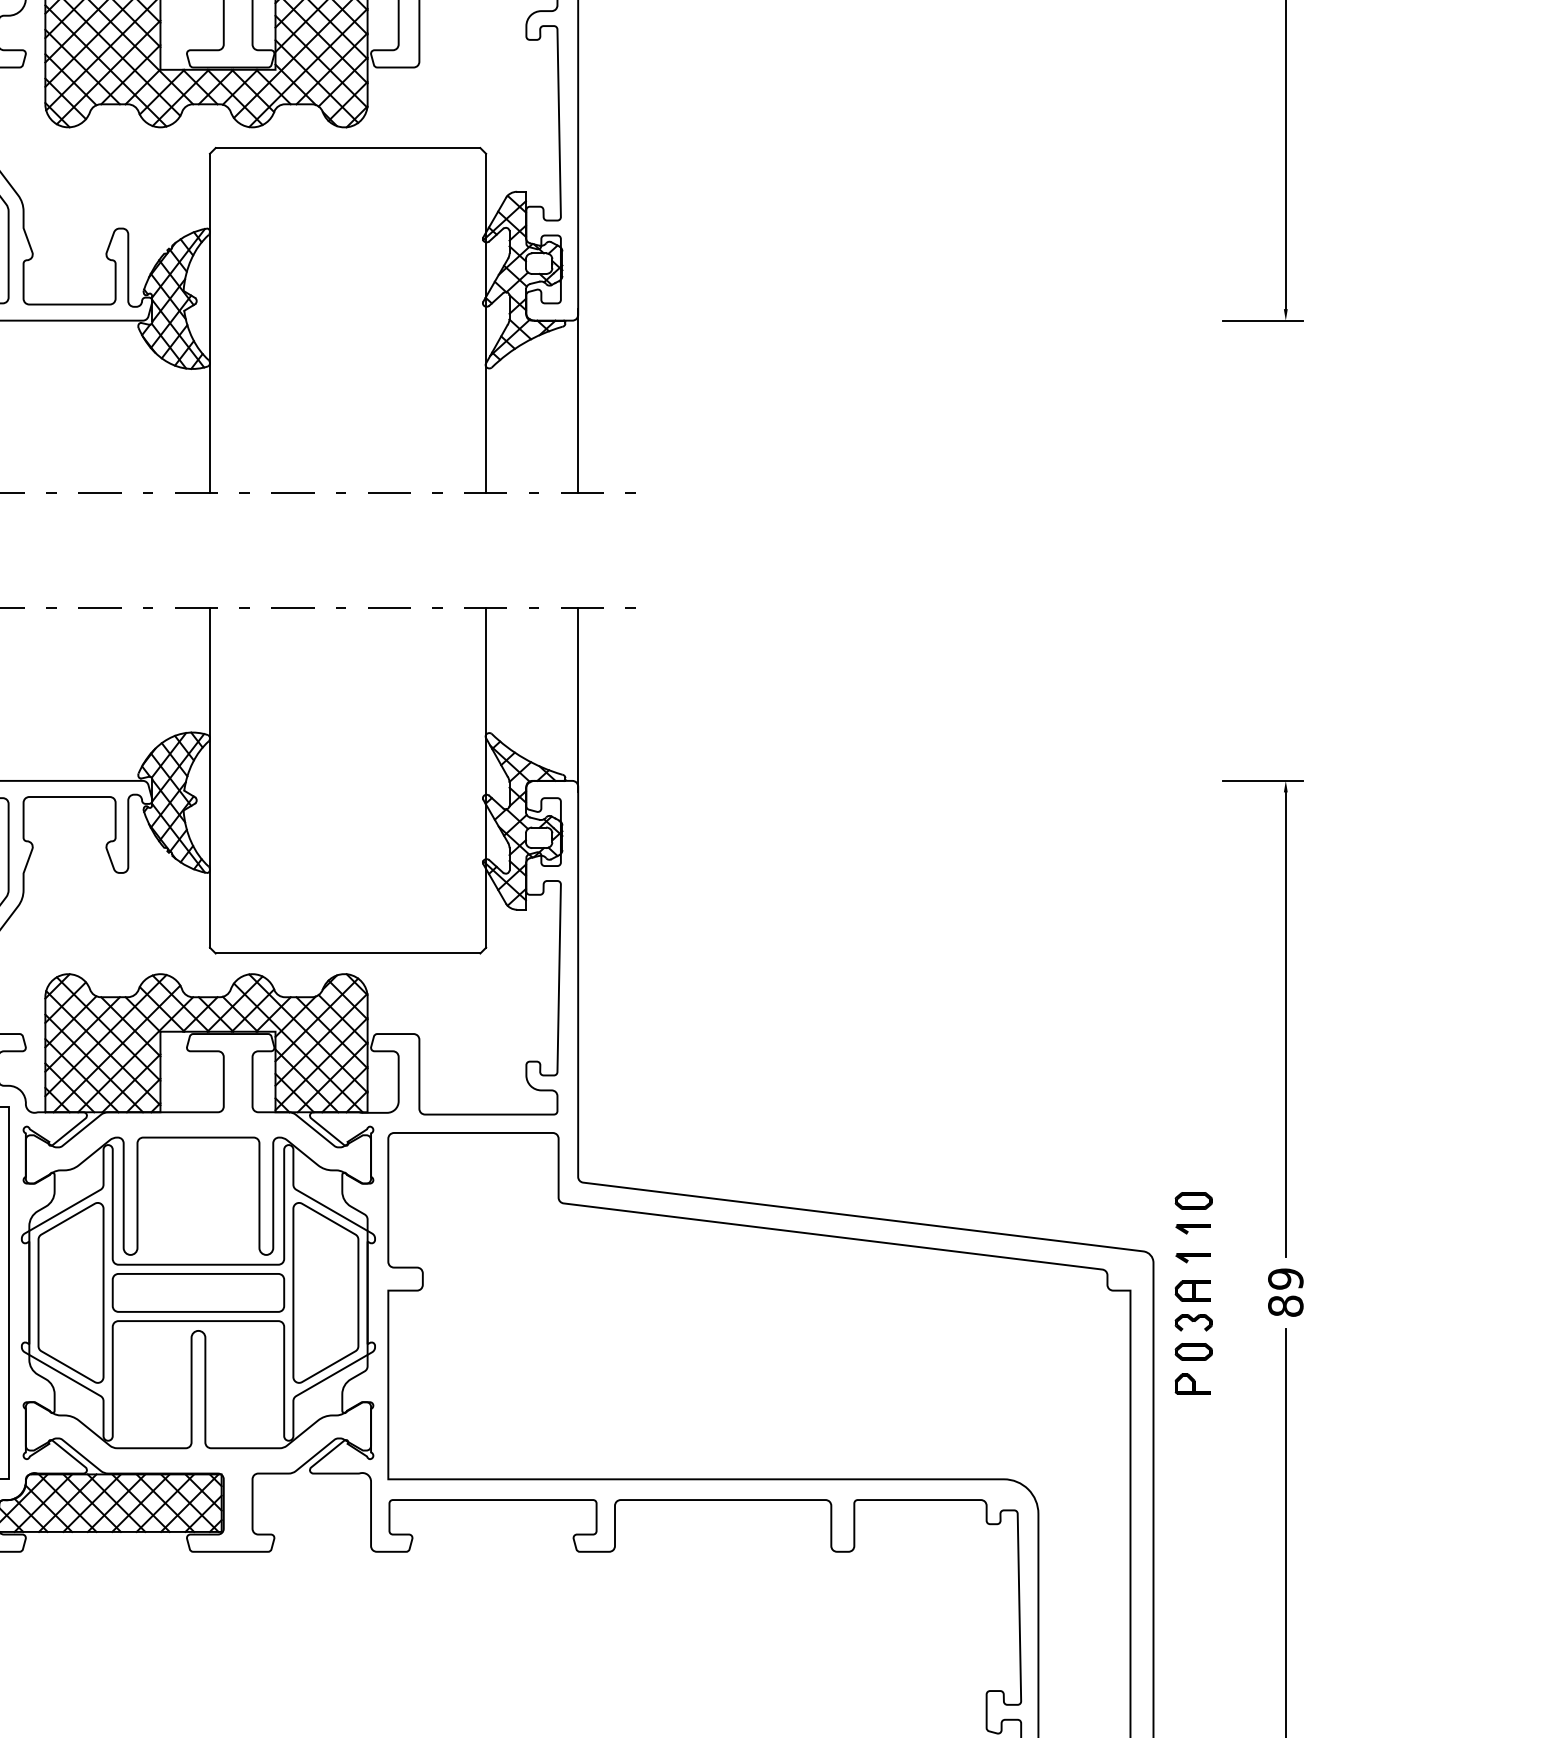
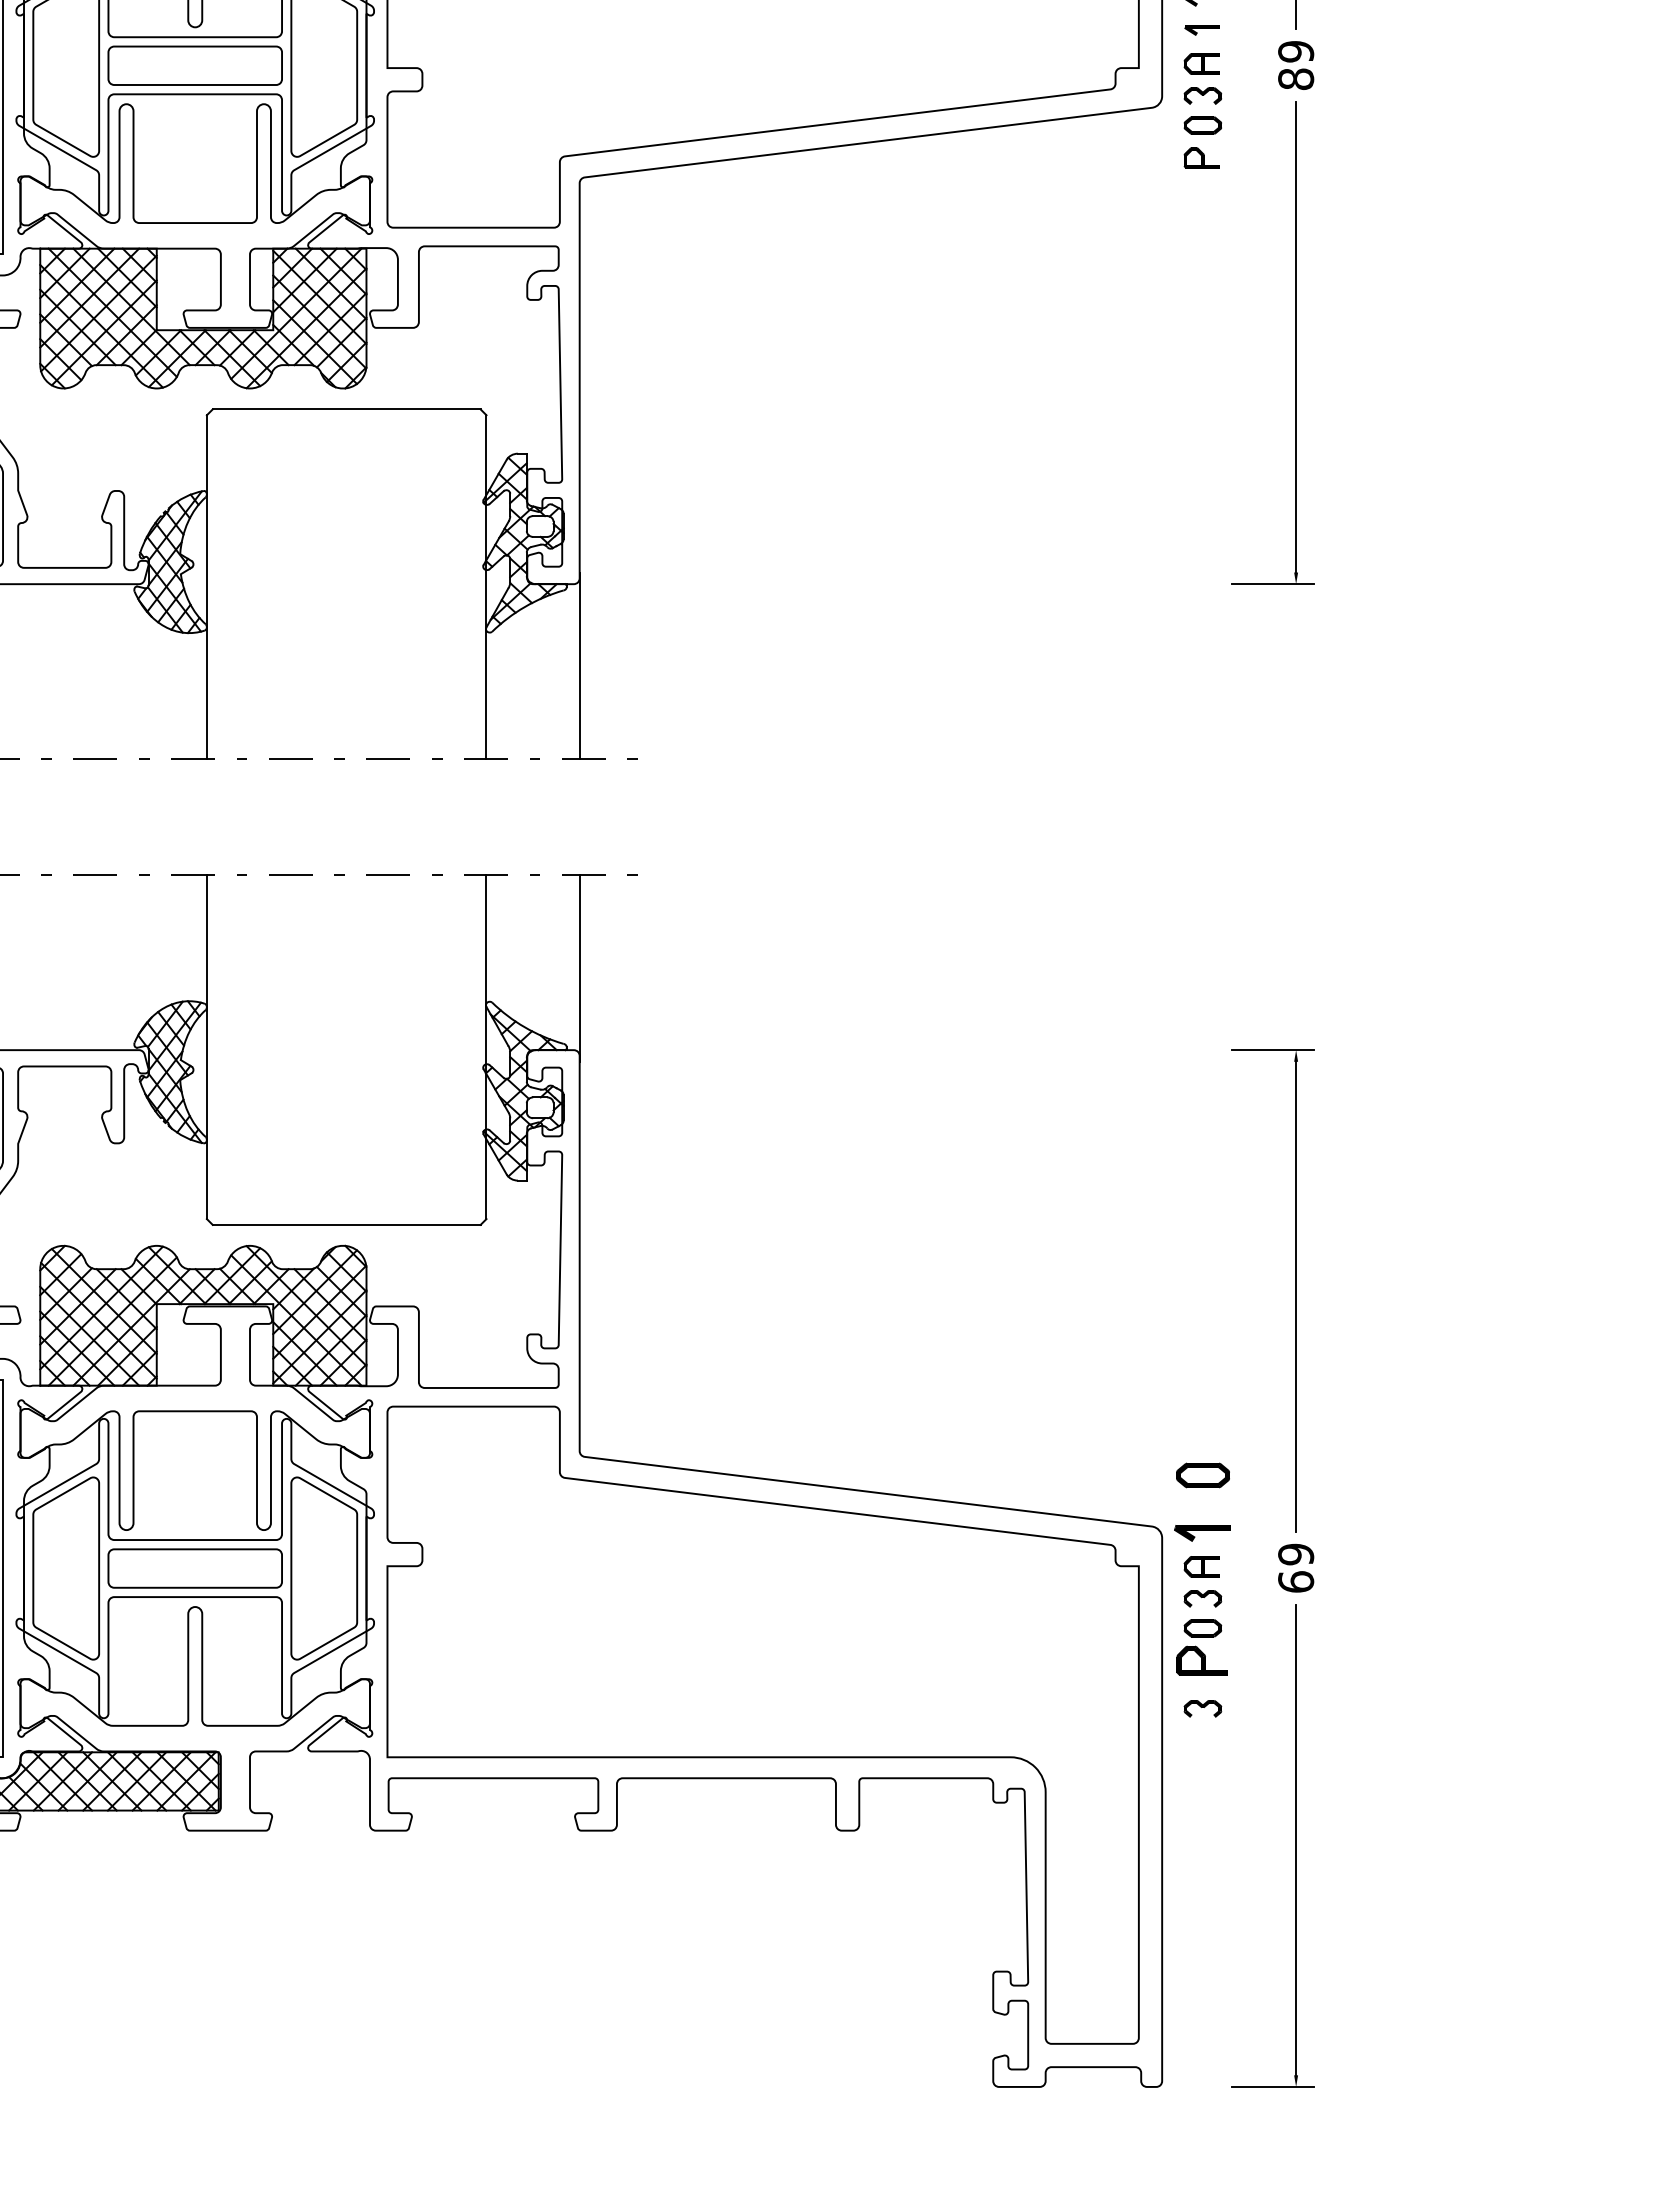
part: (1193, 1201) -> (1202, 1475), size x1.4
part: (1192, 1229) -> (1201, 1504), removed
part: (1192, 1258) -> (1201, 1533), size x1.6
text: (1286, 1305) -> (1296, 1581), 89 -> 69
part: (1192, 1383) -> (1201, 1660), size x1.4
part: (1193, 1431) -> (1202, 1708), added

